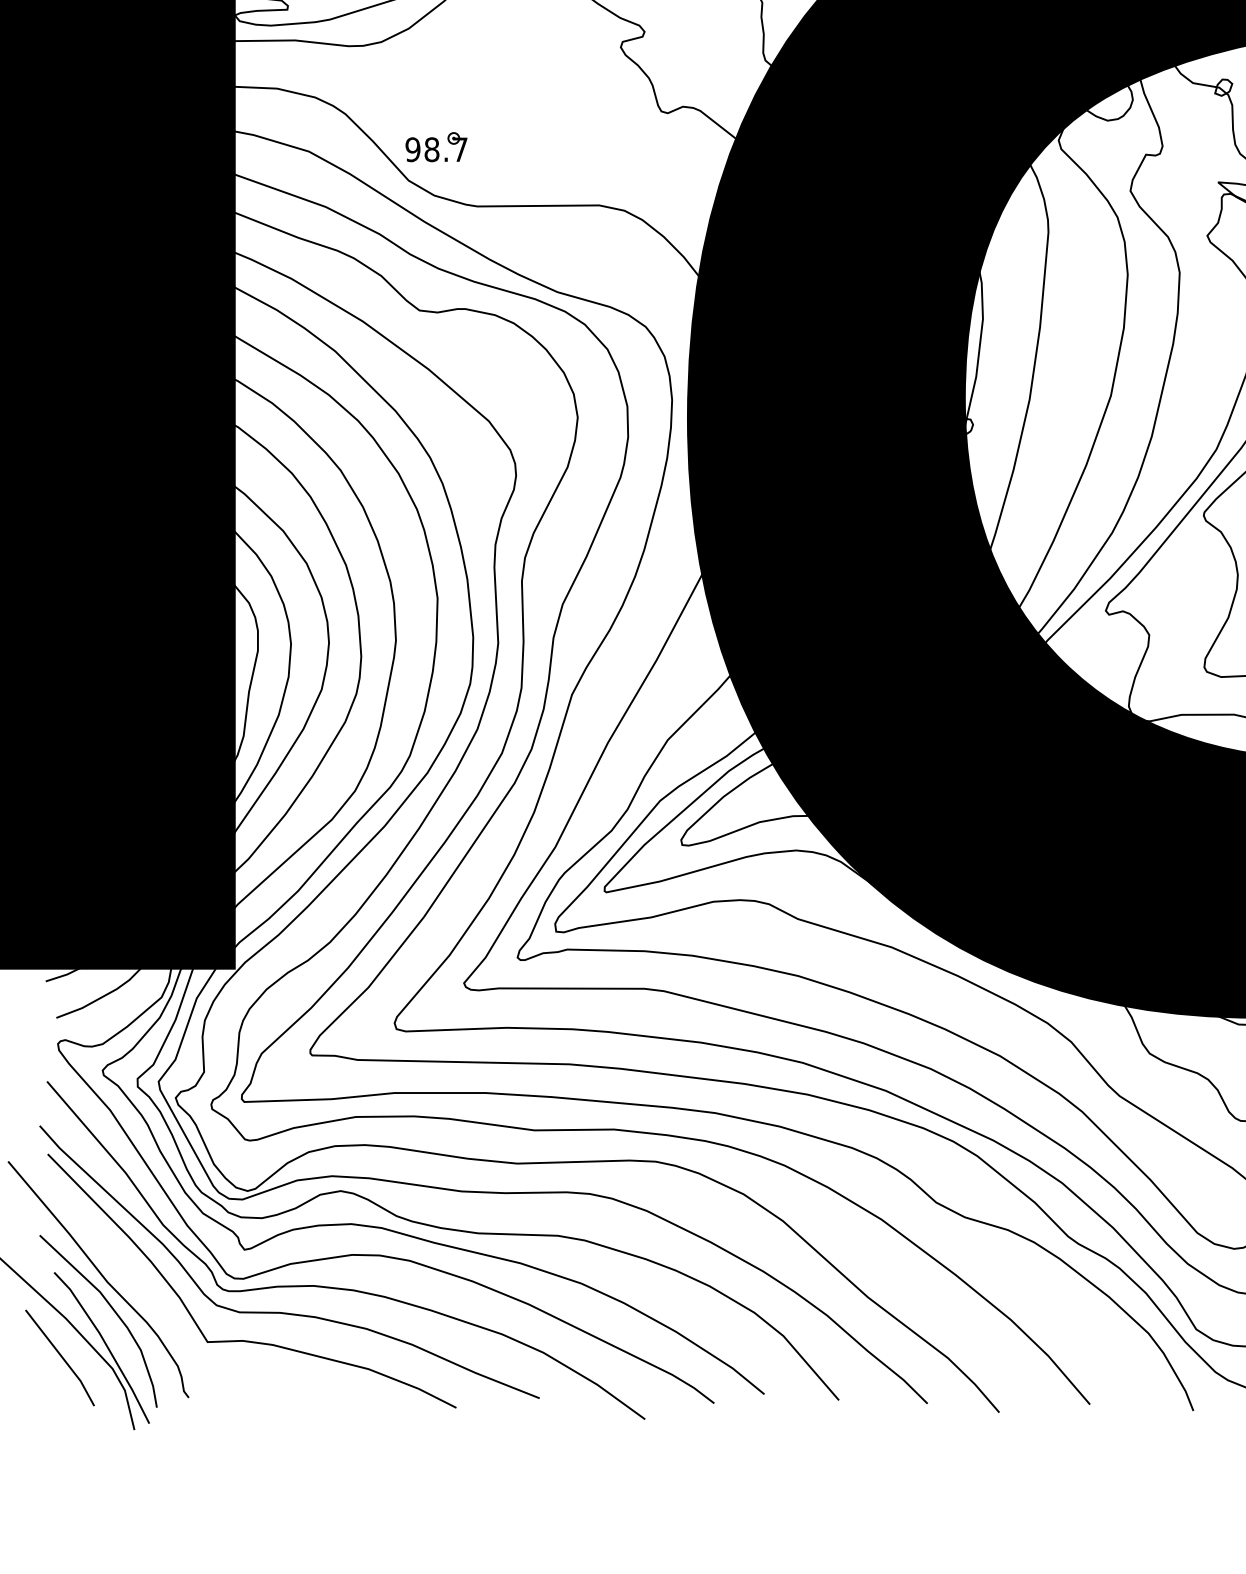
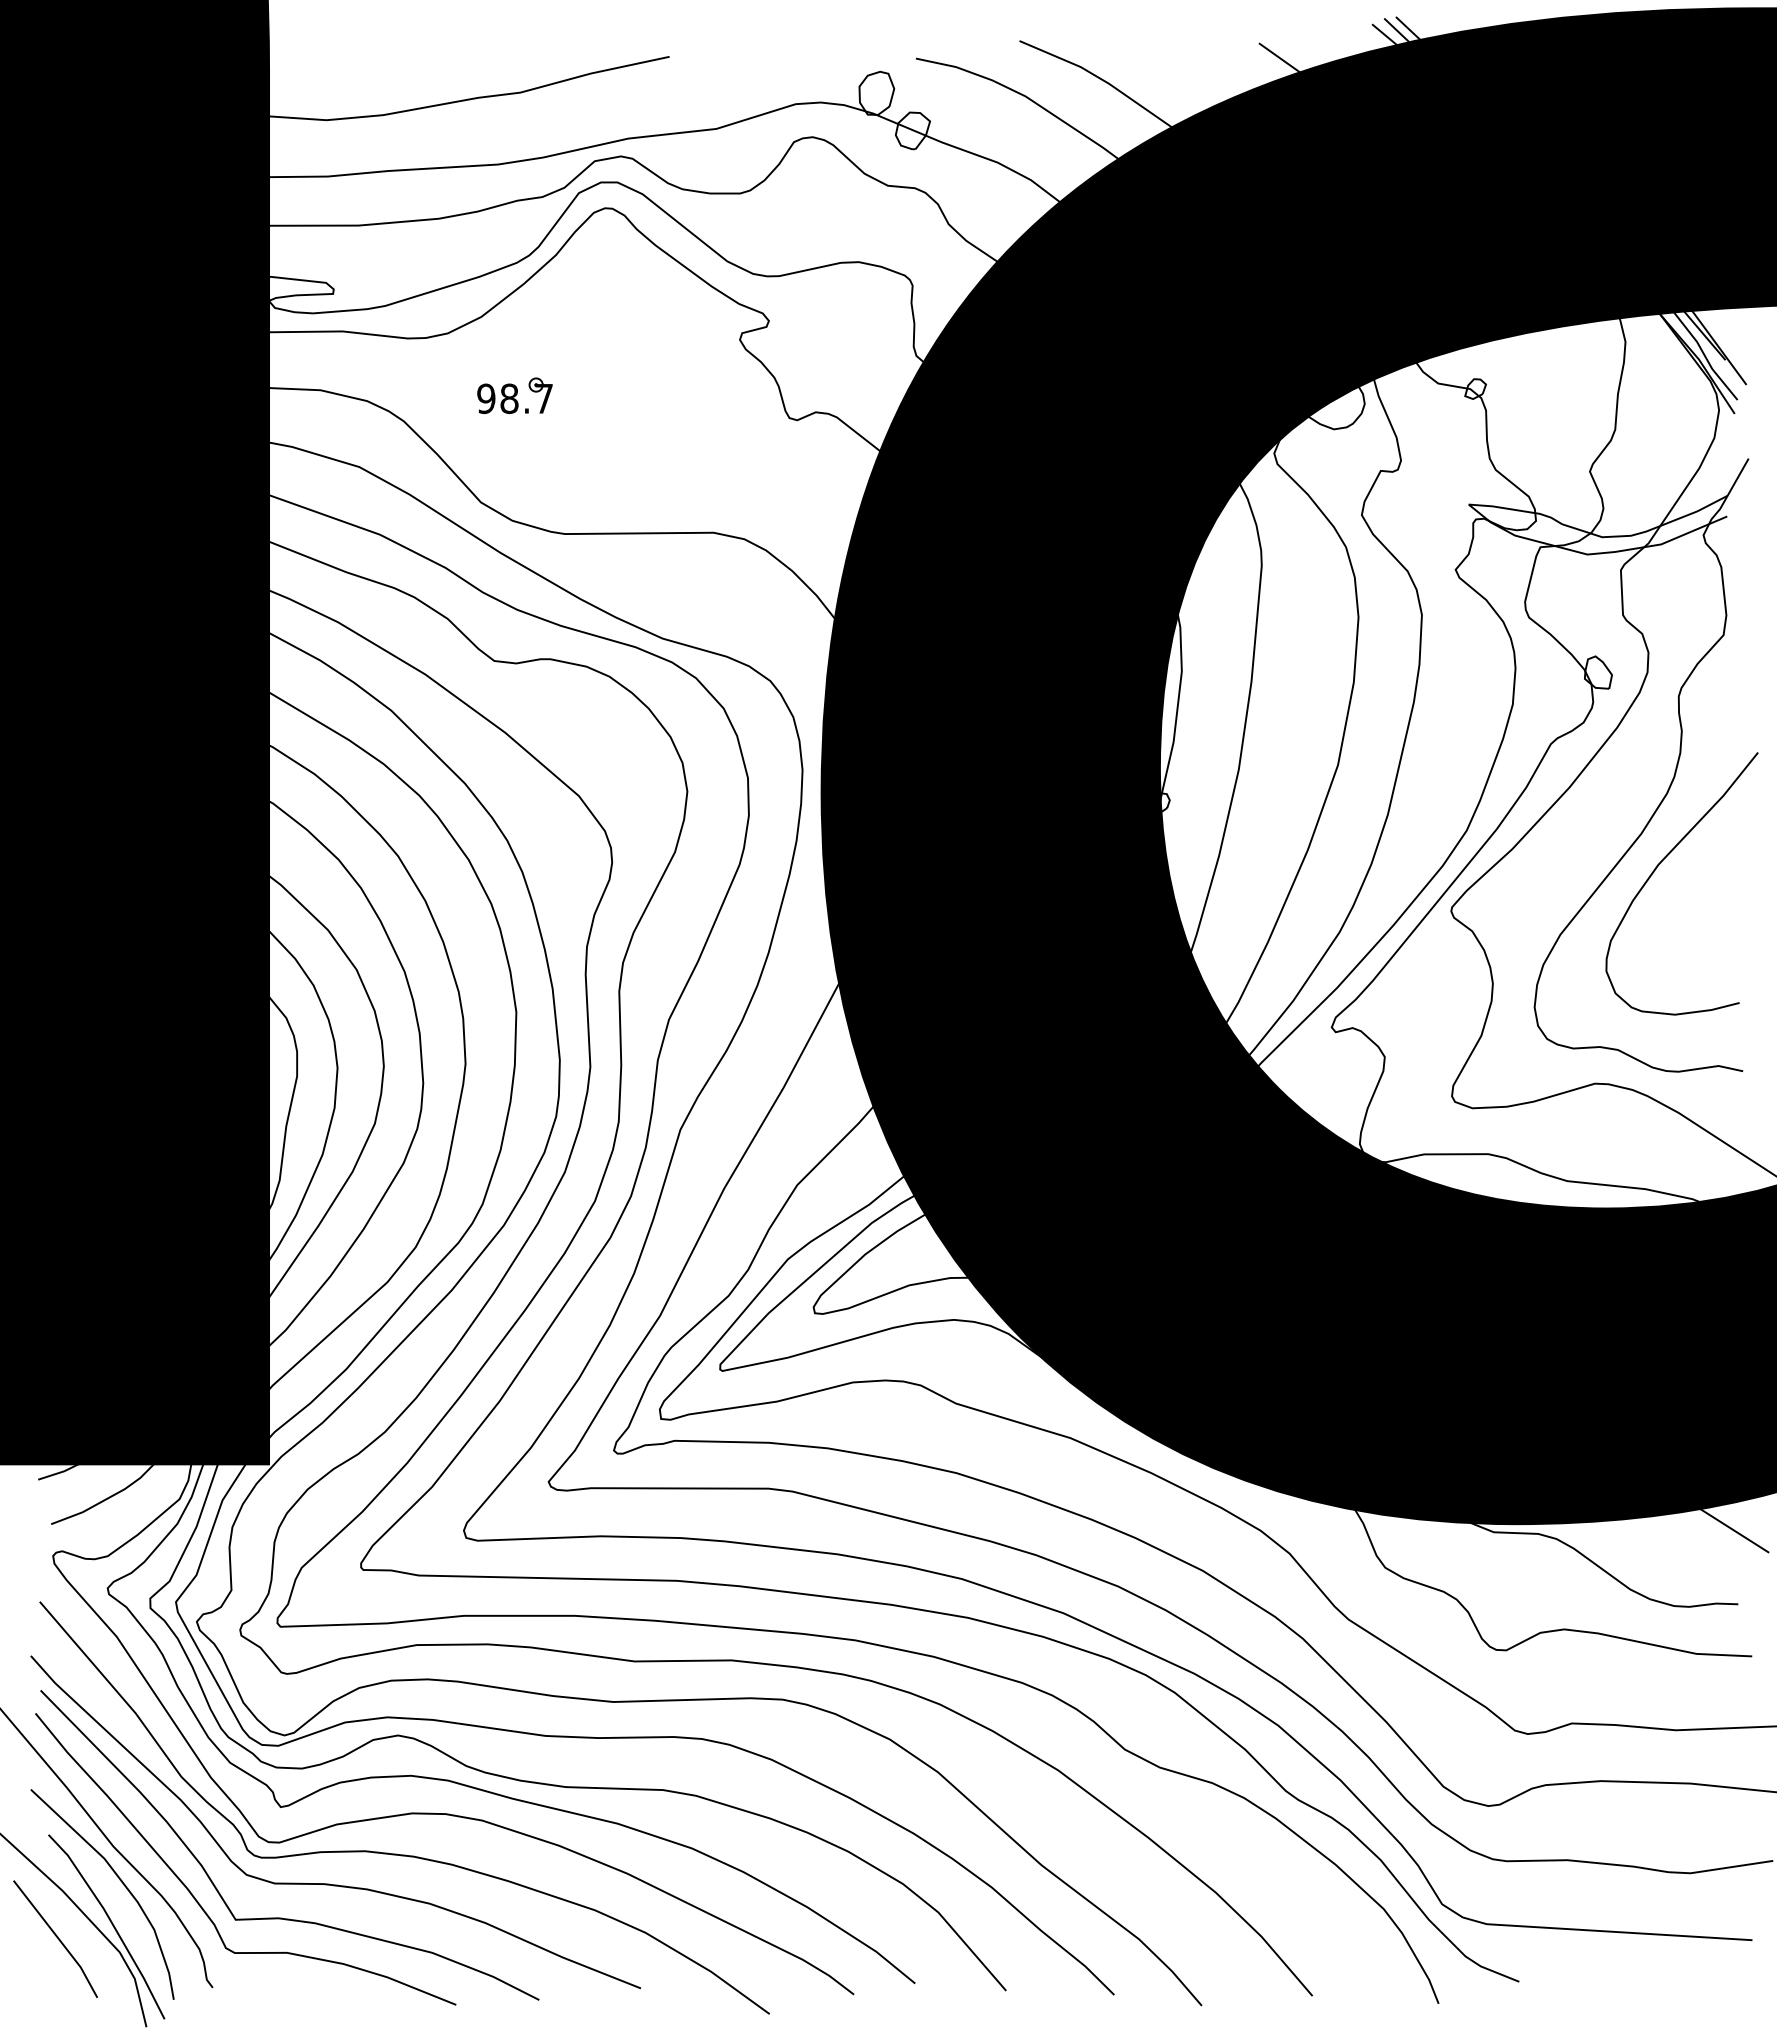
part: (436, 147) -> (514, 395), moved
curve: (174, 1323) -> (195, 1897), added

